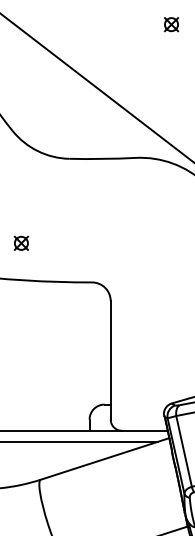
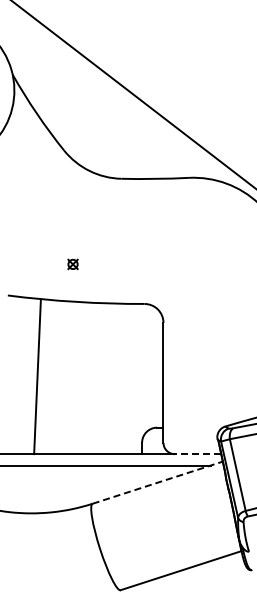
part: (170, 24) -> (224, 42), removed
part: (20, 243) -> (72, 264), size x0.7
line: (144, 431) -> (197, 454), solid -> dashed
line: (105, 458) -> (158, 482), solid -> dashed

